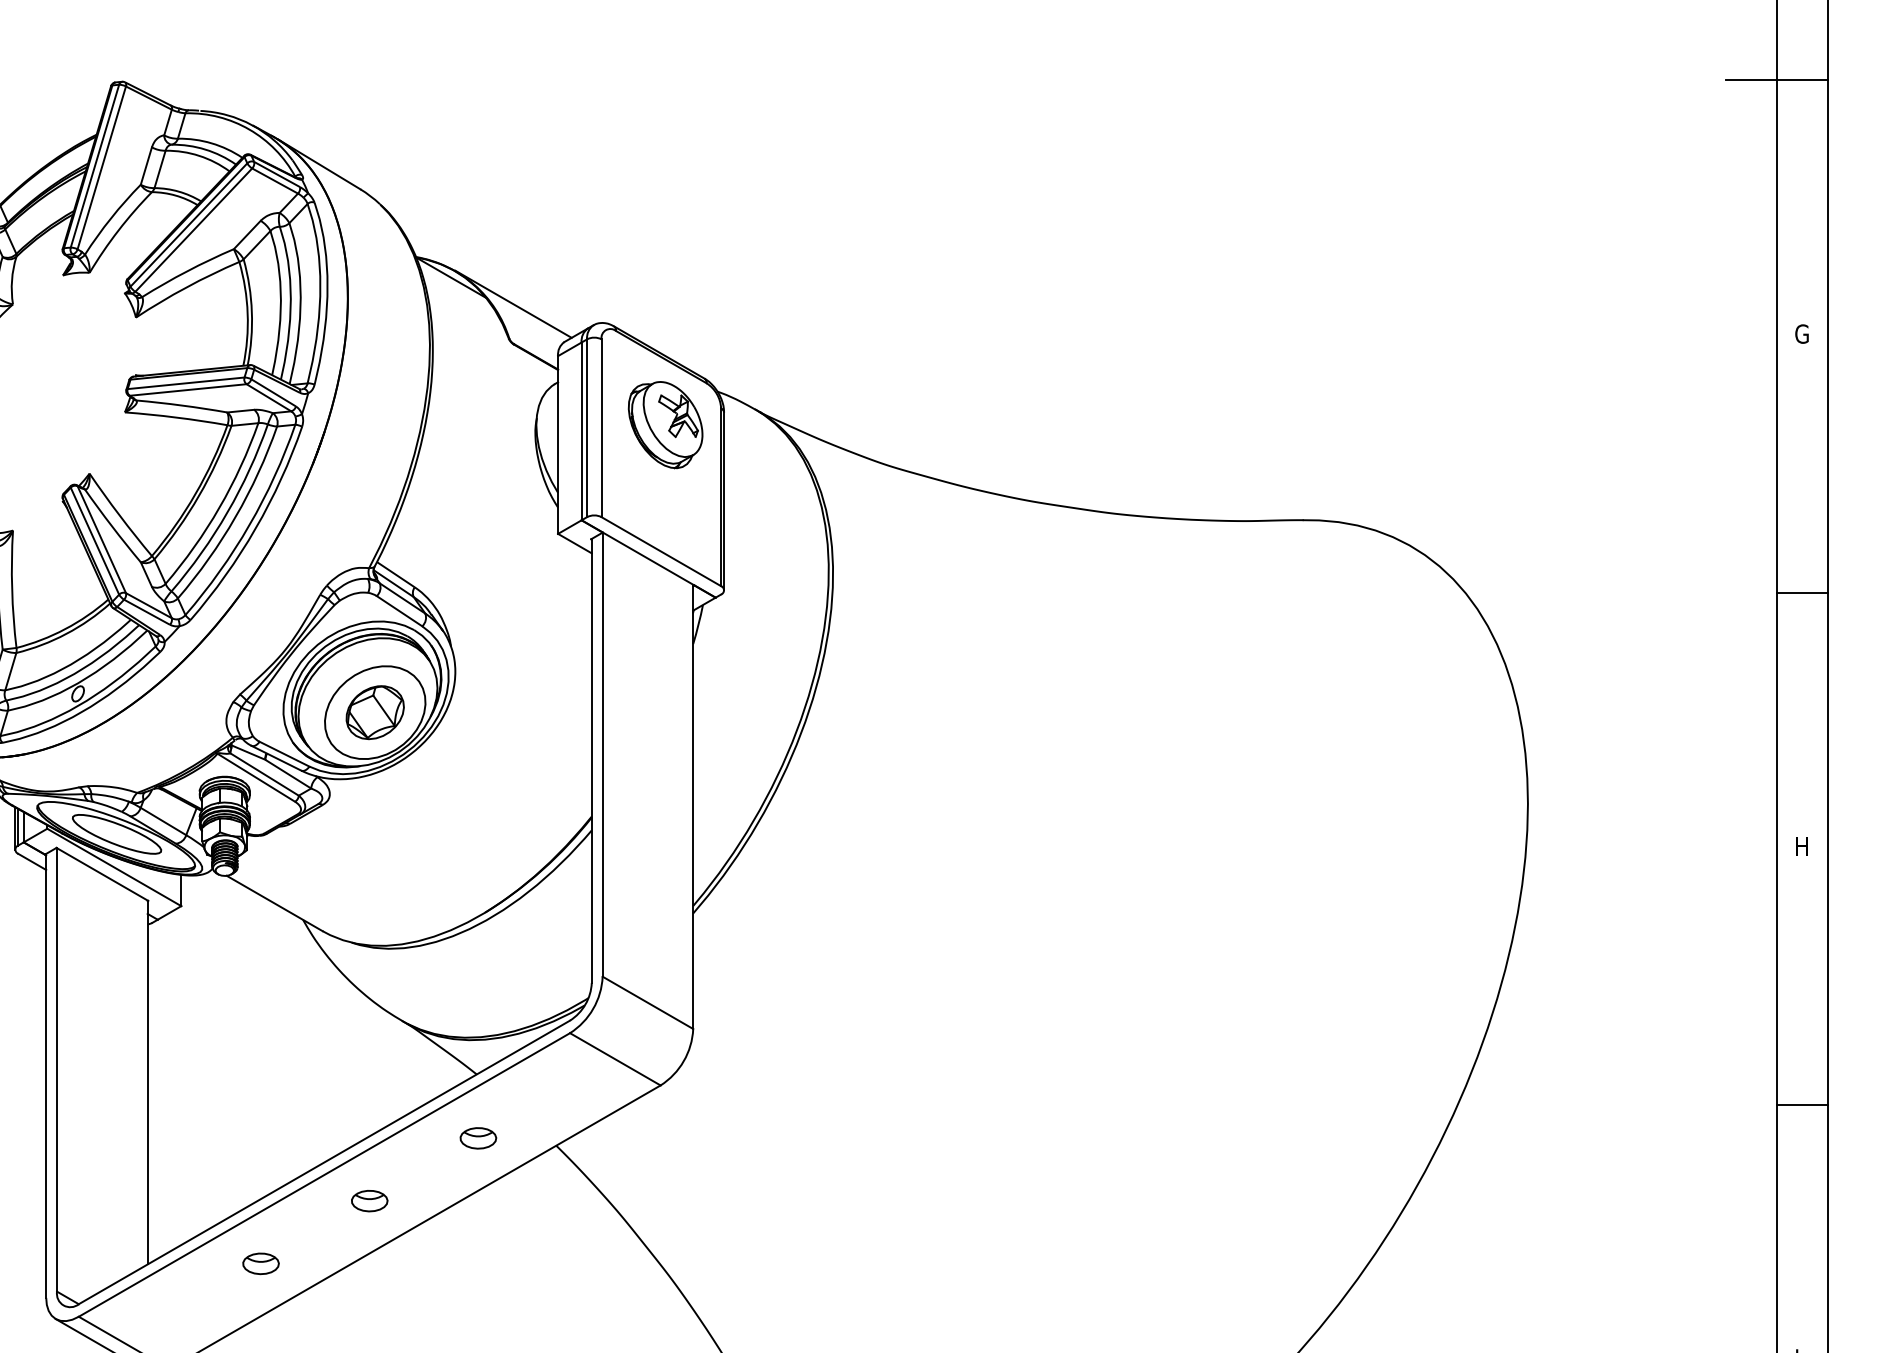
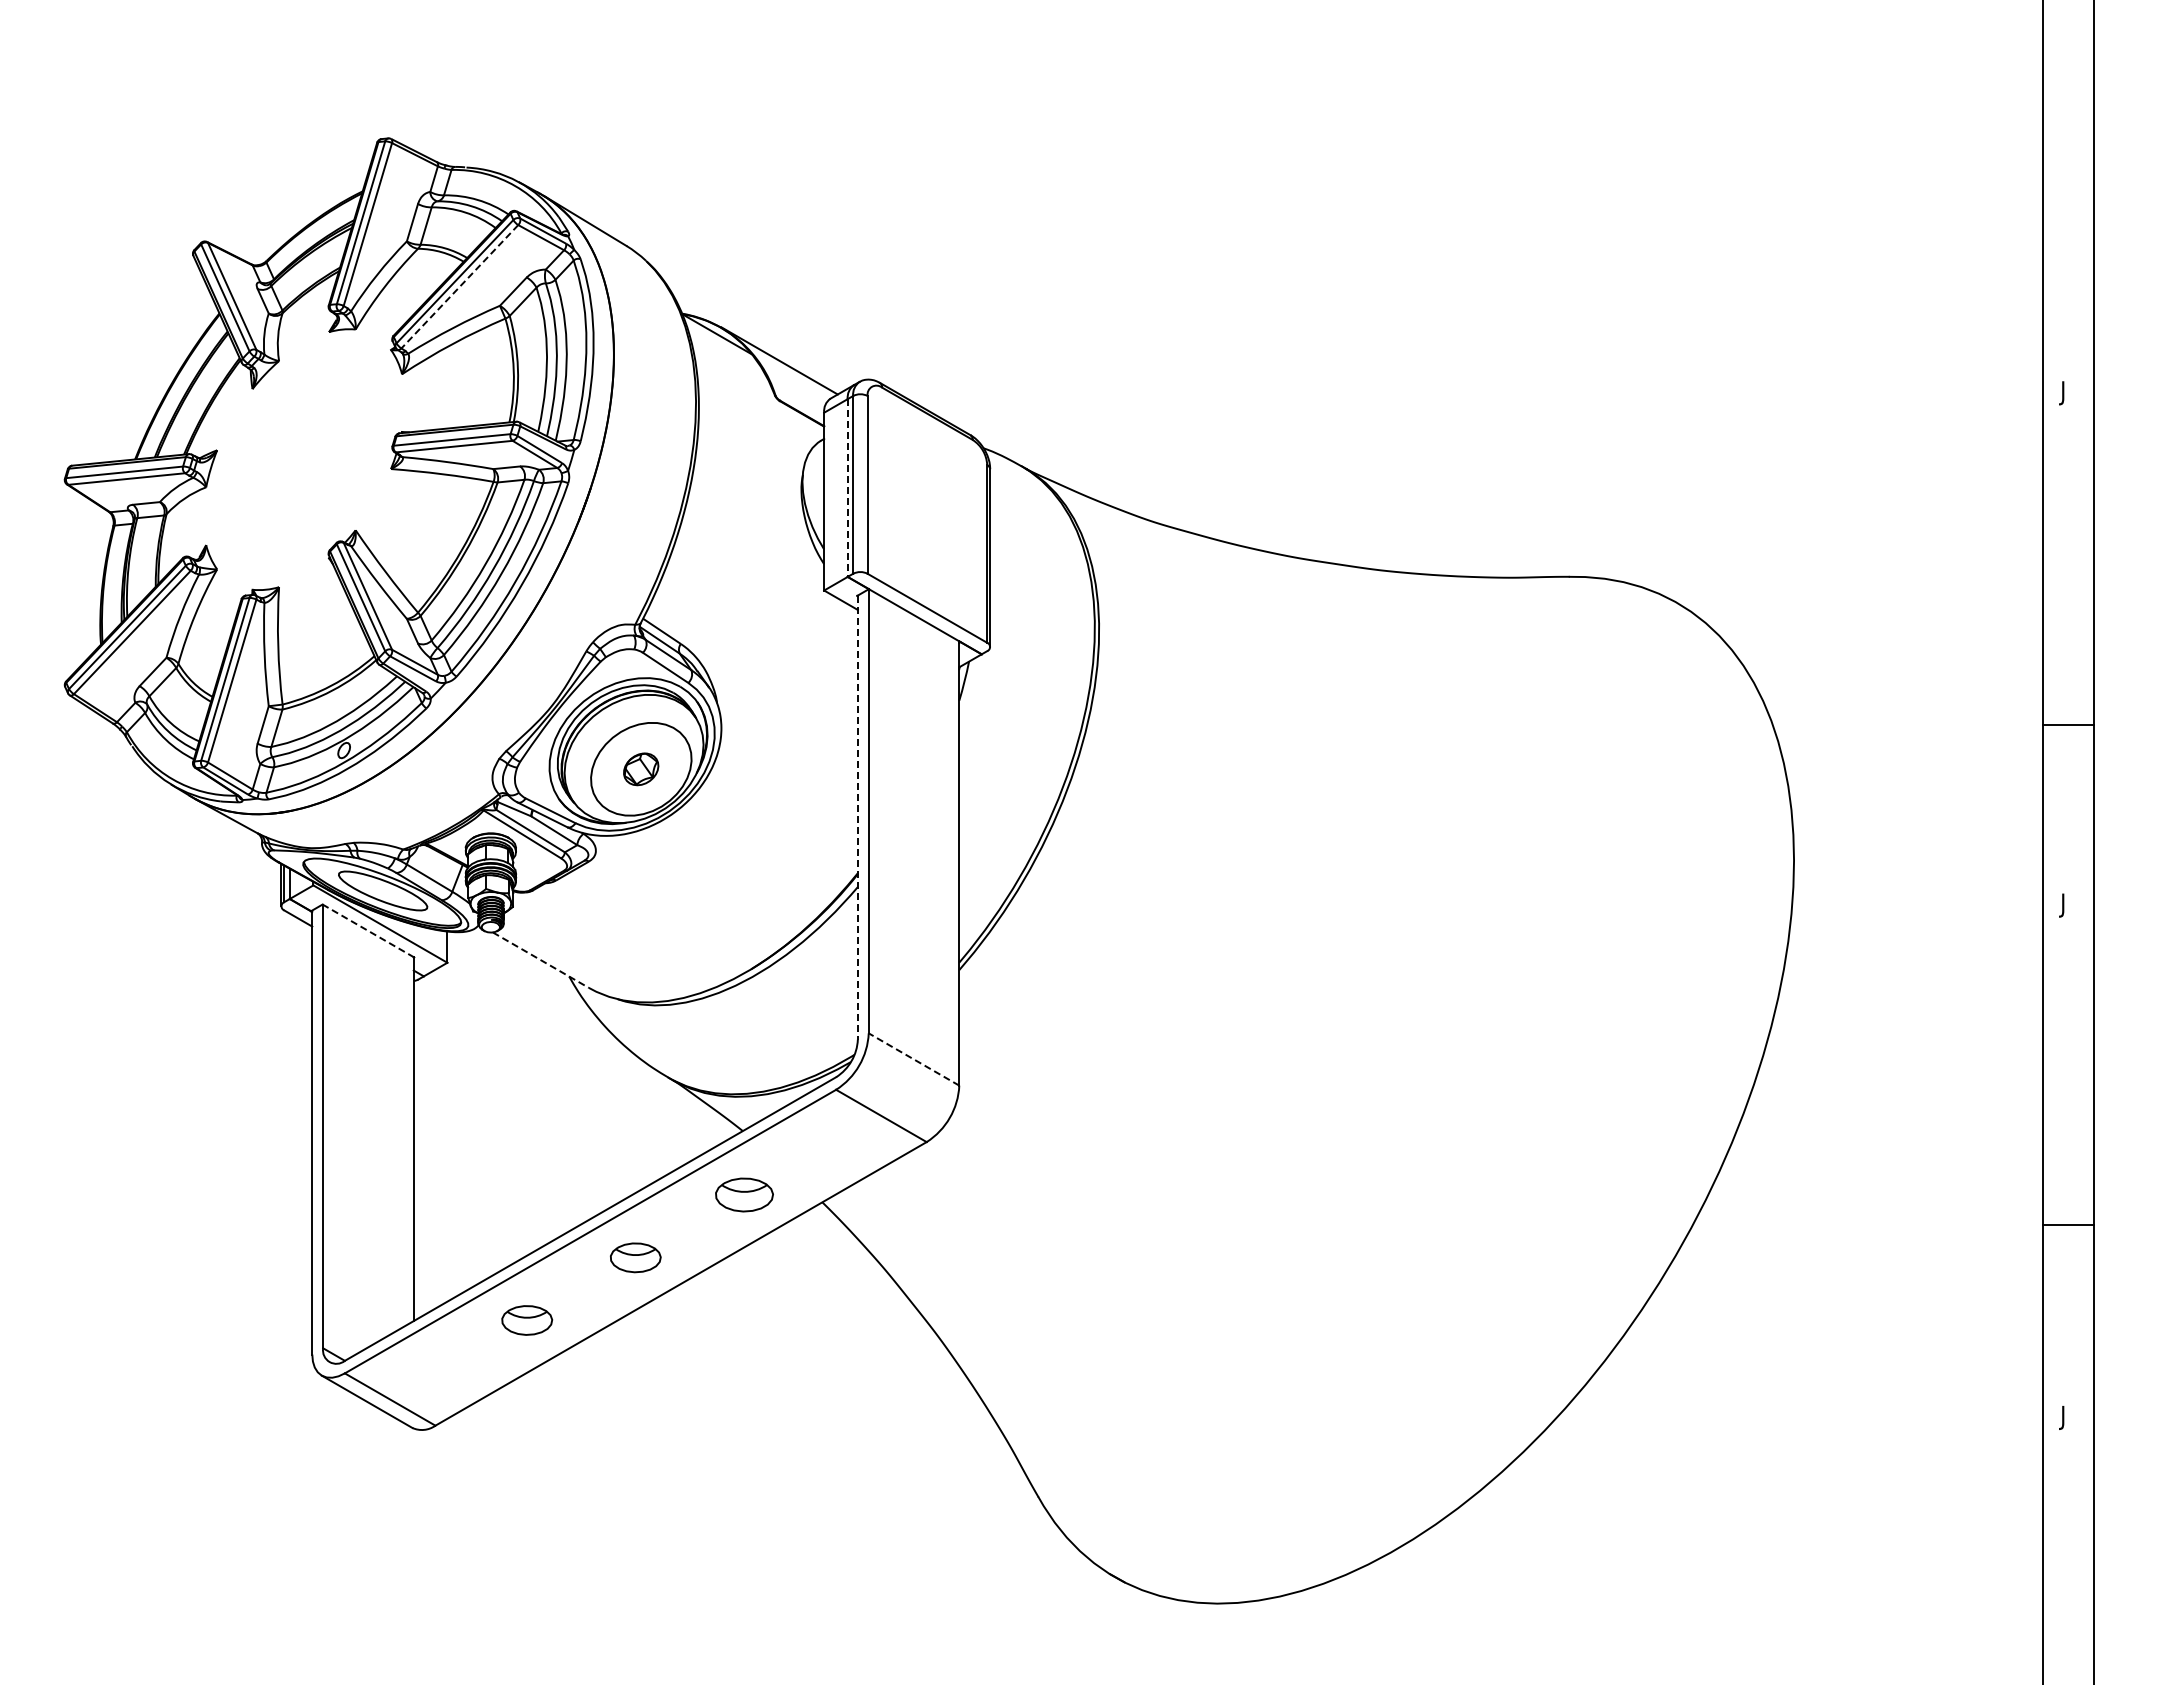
line: (1776, 79) -> (2042, 136), removed
line: (193, 229) -> (459, 286), solid -> dashed
text: (1800, 336) -> (2066, 393), G -> J
part: (665, 424) -> (931, 481), removed
line: (581, 431) -> (847, 488), solid -> dashed
line: (1802, 592) -> (2068, 725), moved
part: (374, 712) -> (640, 769), size x0.6
line: (591, 761) -> (857, 818), solid -> dashed
text: (1800, 848) -> (2066, 905), H -> J
line: (102, 874) -> (368, 931), solid -> dashed
line: (275, 903) -> (541, 960), solid -> dashed
line: (647, 1002) -> (913, 1059), solid -> dashed
line: (1802, 1104) -> (2068, 1225), moved
part: (478, 1137) -> (744, 1194), size x1.6
part: (369, 1200) -> (635, 1257), size x1.4
part: (260, 1263) -> (526, 1320), size x1.4

